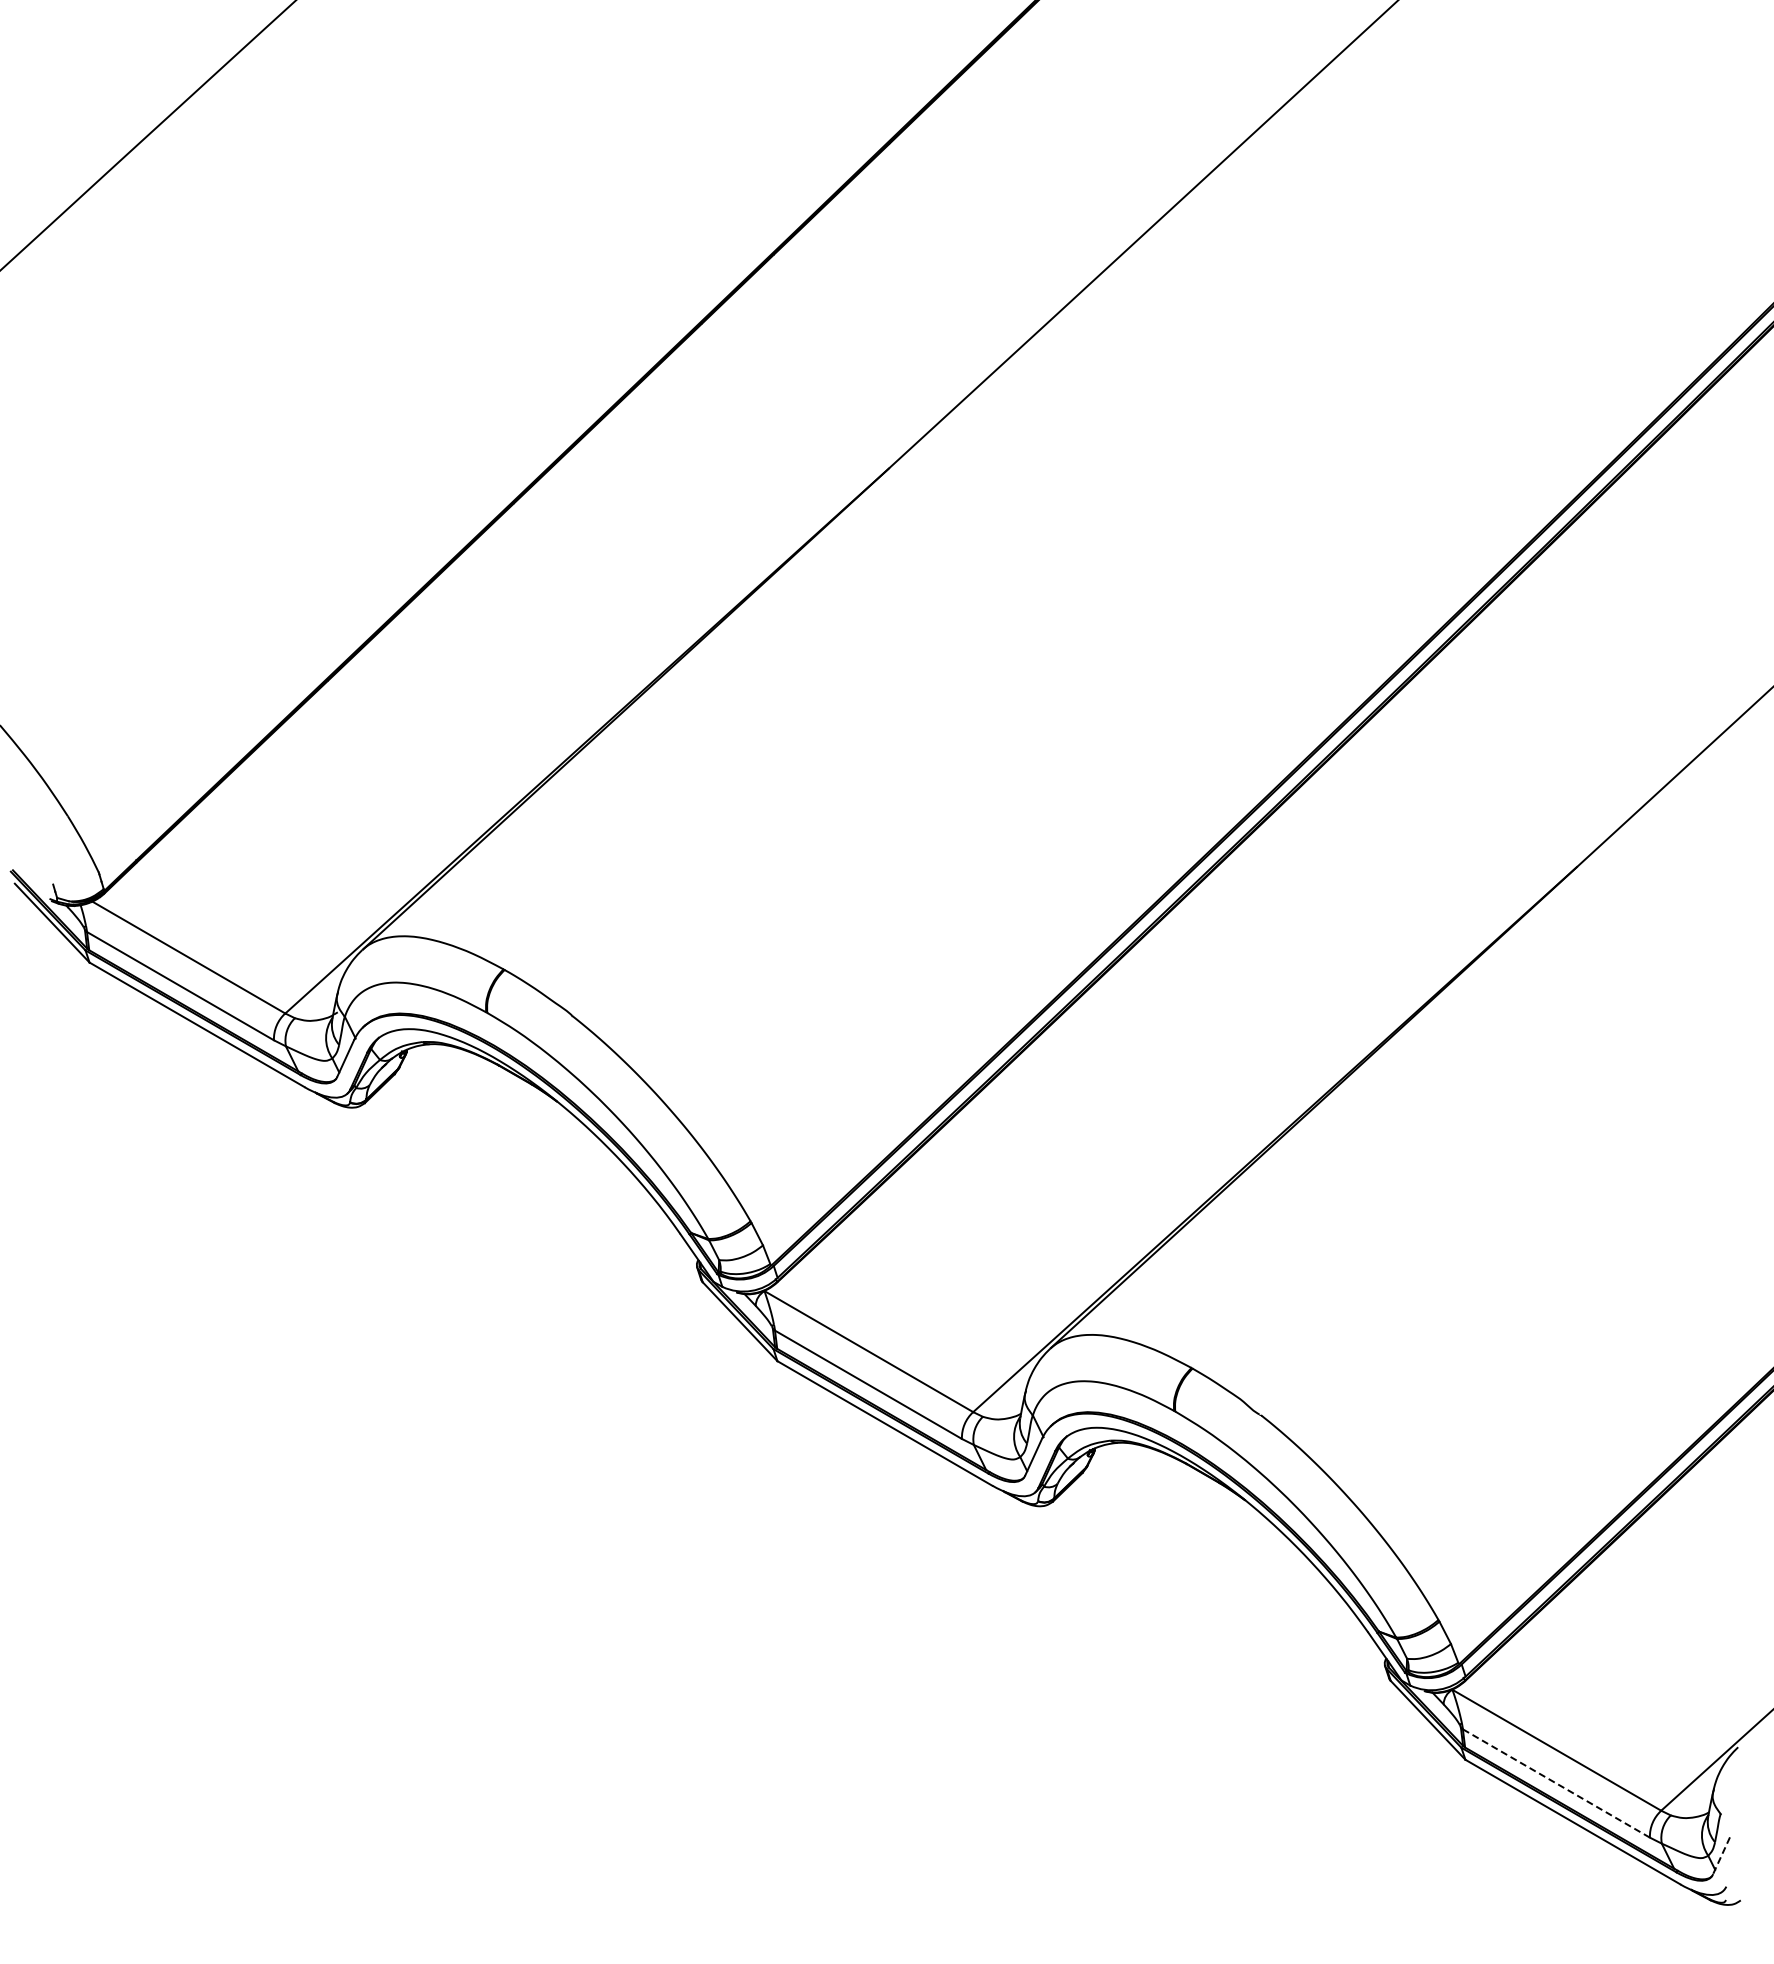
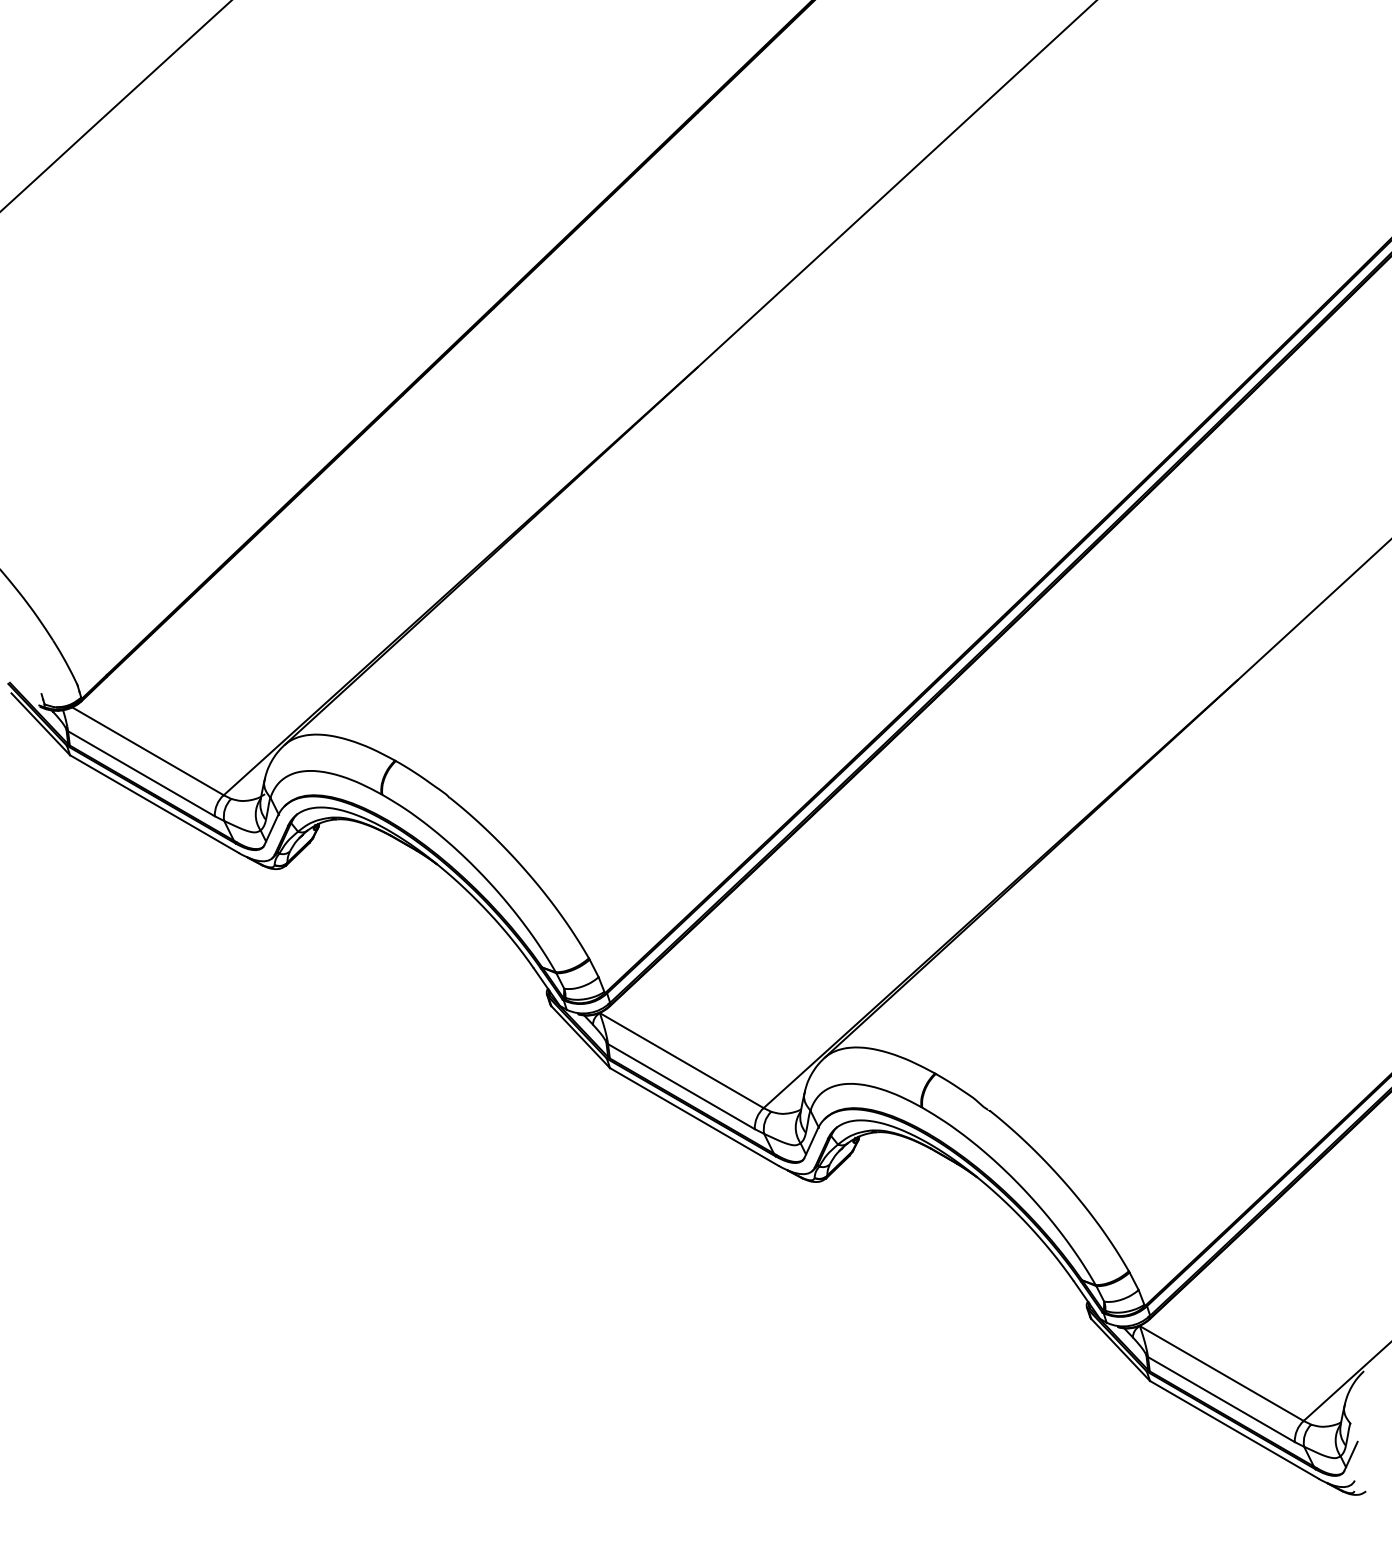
line: (1555, 1783) -> (1220, 1399), dashed -> solid
line: (1721, 1856) -> (1350, 1456), dashed -> solid

